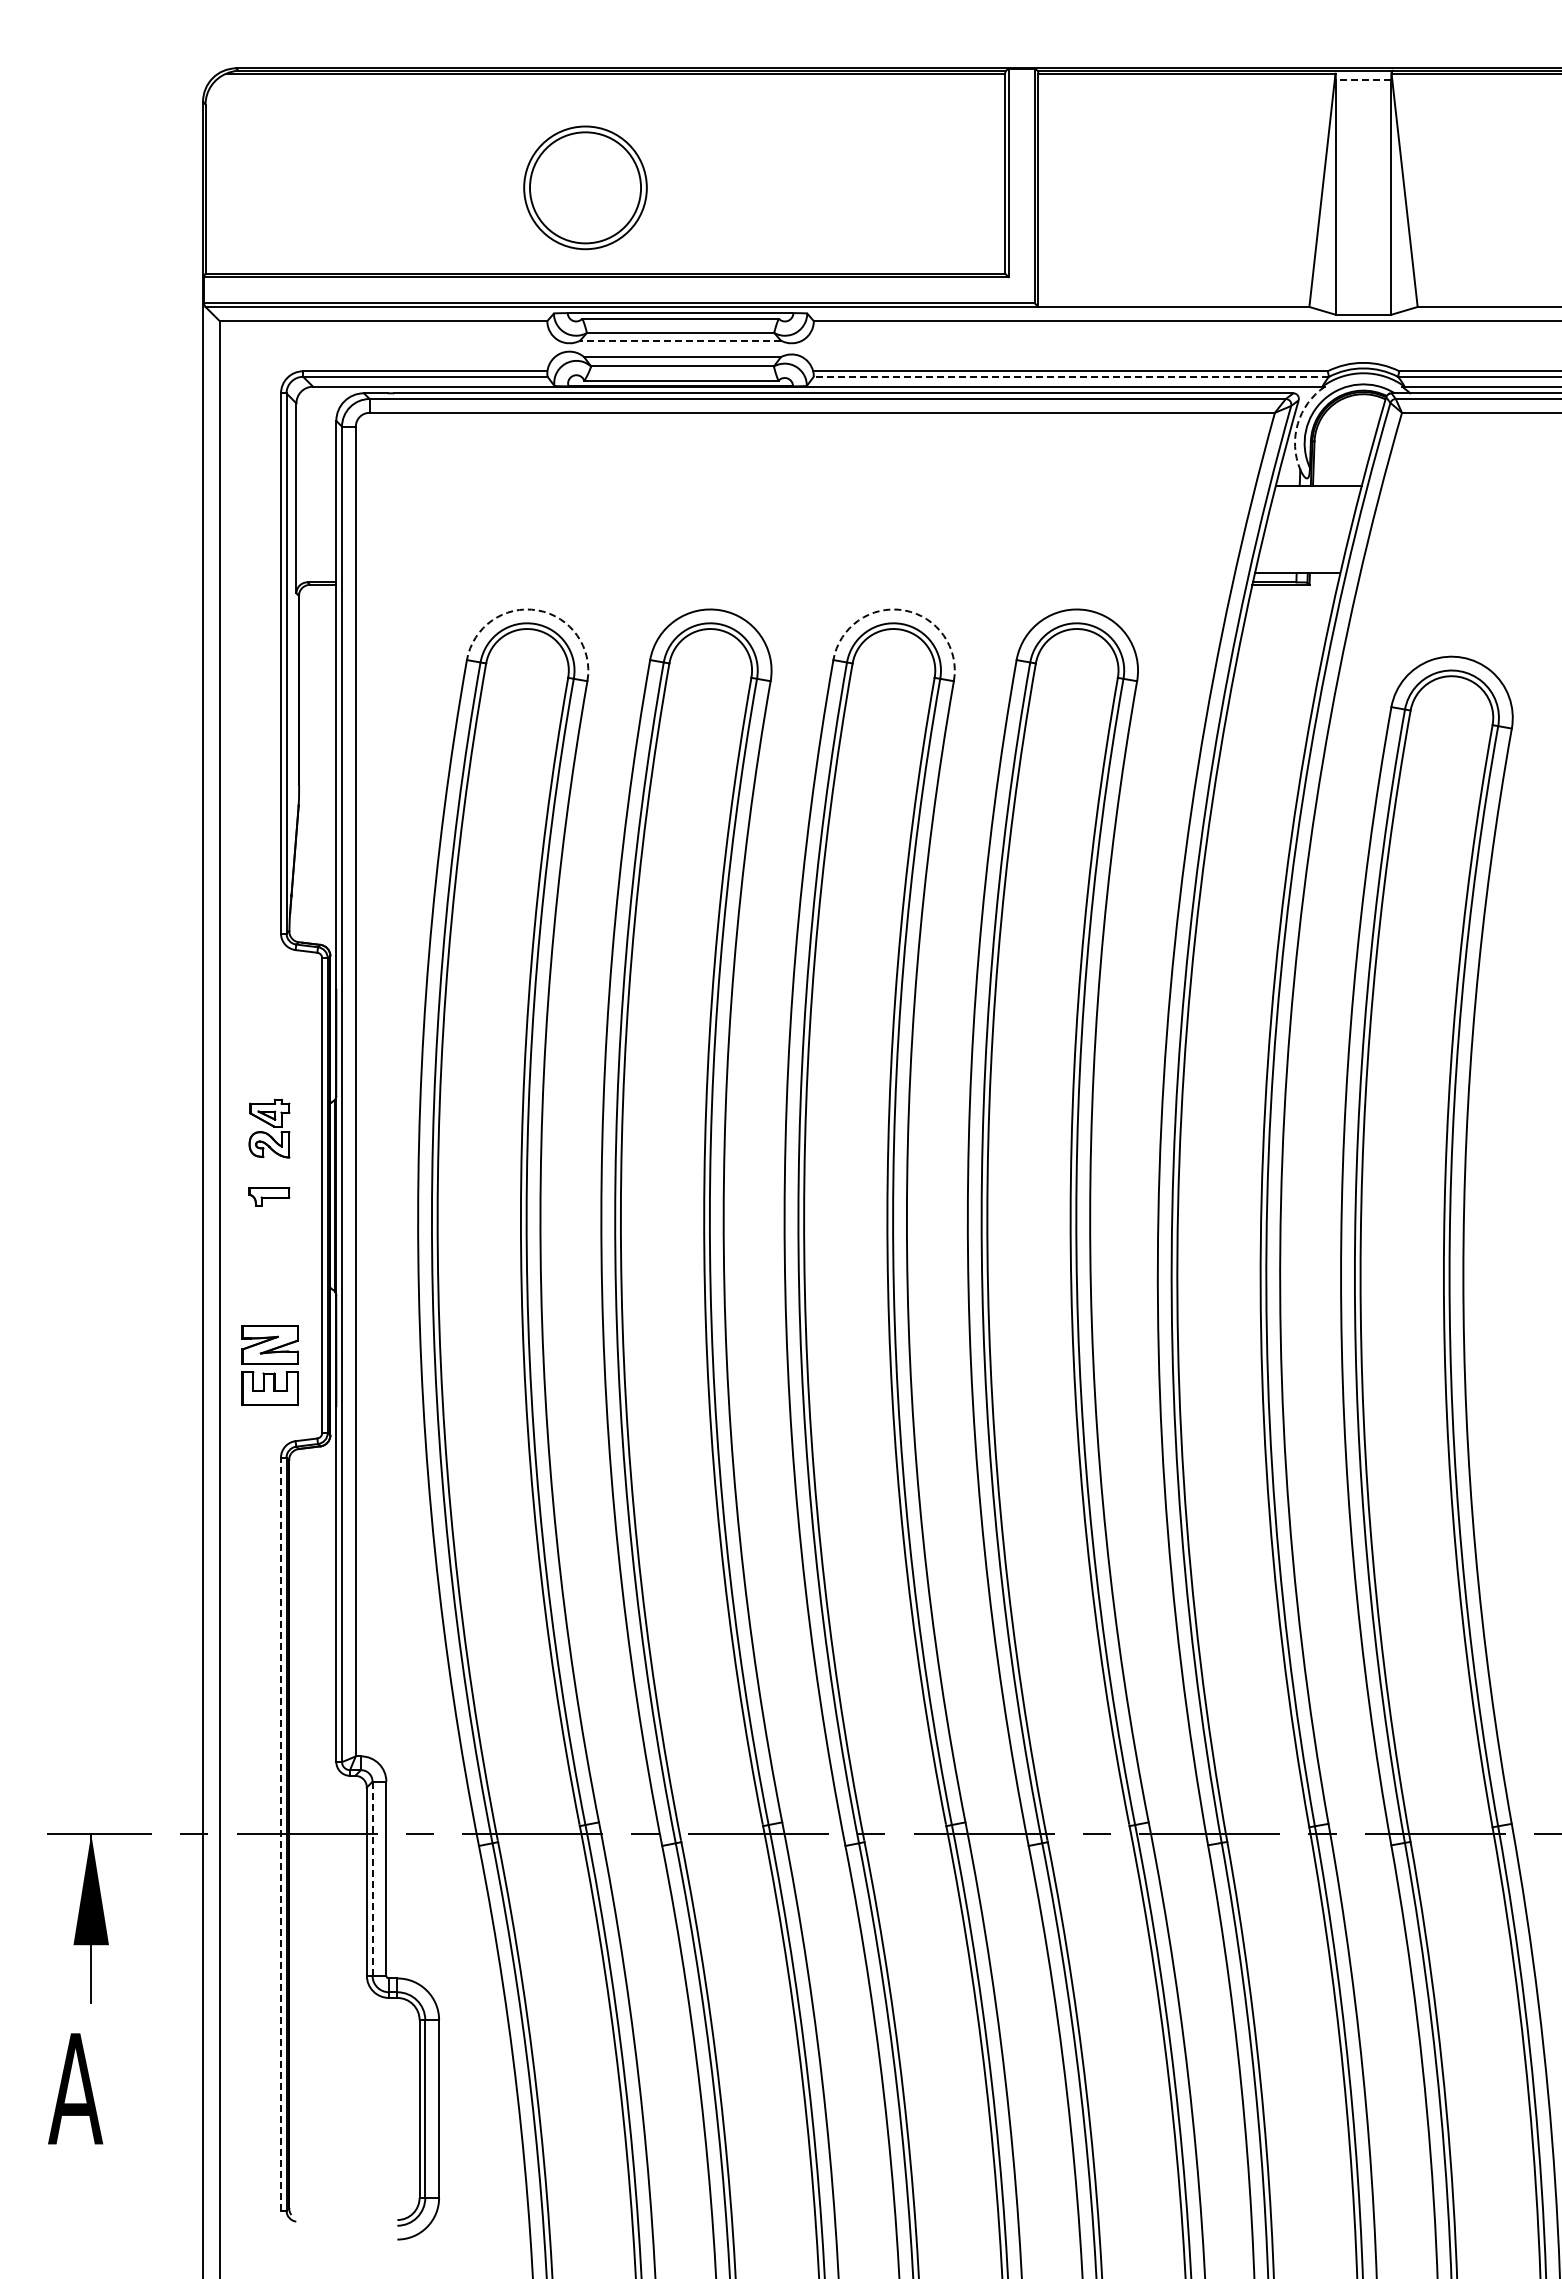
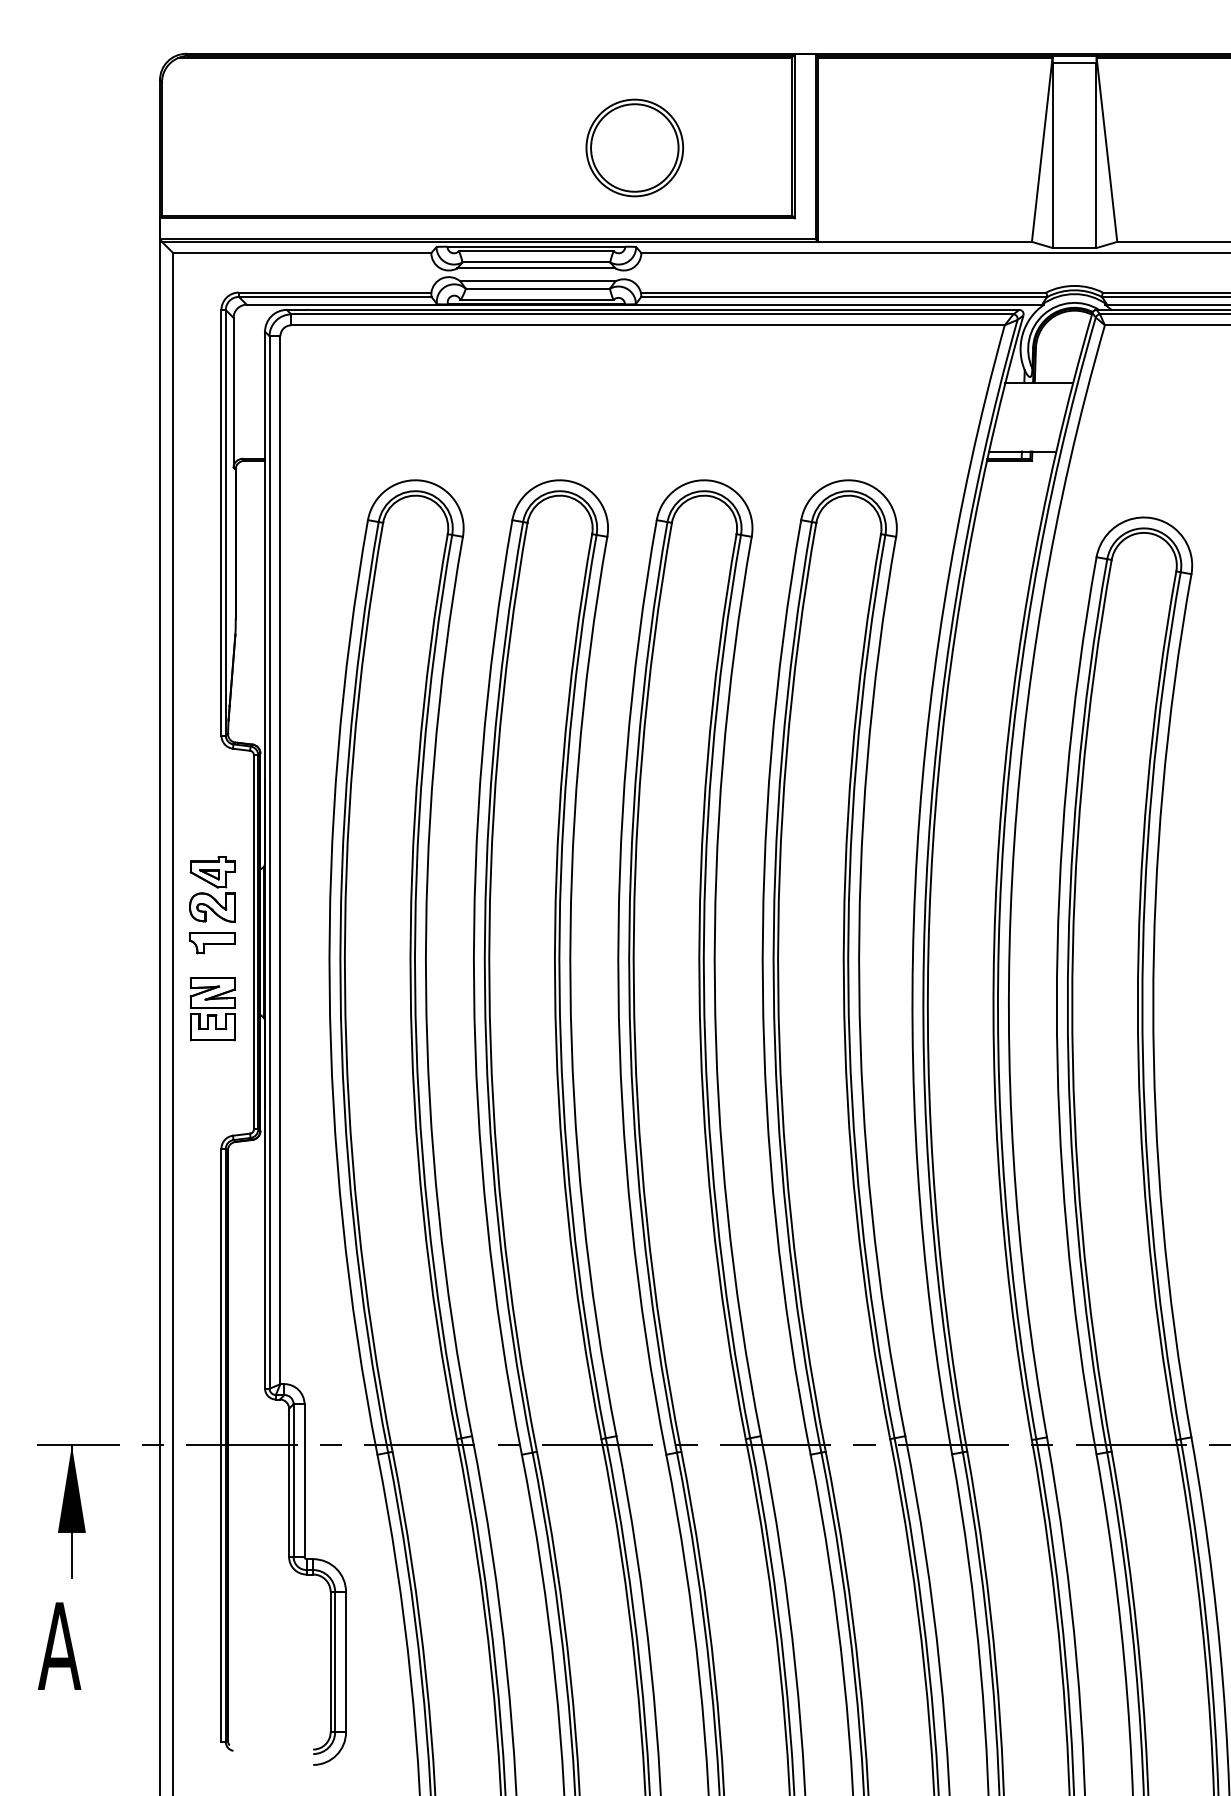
line: (1363, 79) -> (1074, 62), dashed -> solid
part: (585, 187) -> (634, 147), moved
line: (680, 340) -> (536, 268), dashed -> solid
line: (1071, 376) -> (844, 296), dashed -> solid
arc: (1297, 423) -> (1022, 333), dashed -> solid
arc: (537, 610) -> (423, 481), dashed -> solid
arc: (904, 610) -> (712, 481), dashed -> solid
part: (269, 1128) -> (212, 889), size x1.43
part: (268, 1196) -> (211, 942), size x1.43
part: (269, 1365) -> (212, 1009), moved
line: (281, 1833) -> (221, 1444), dashed -> solid
line: (372, 1878) -> (293, 1480), dashed -> solid

